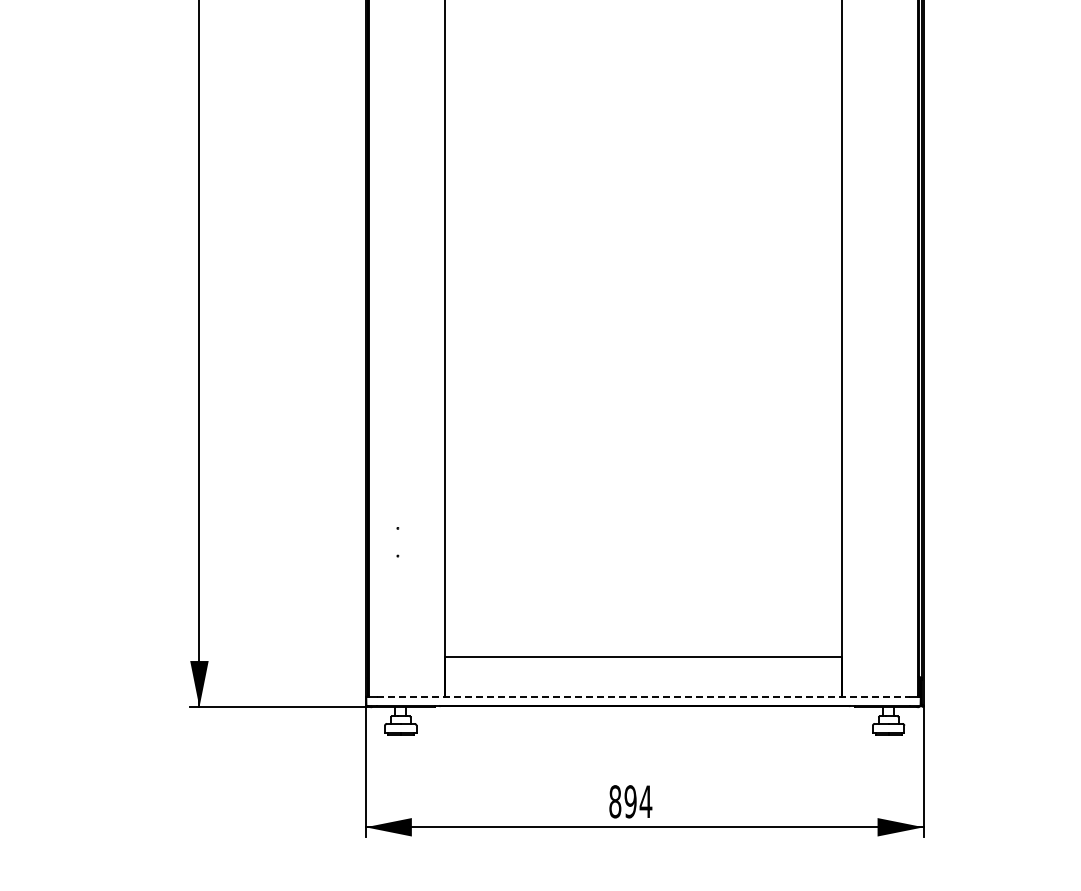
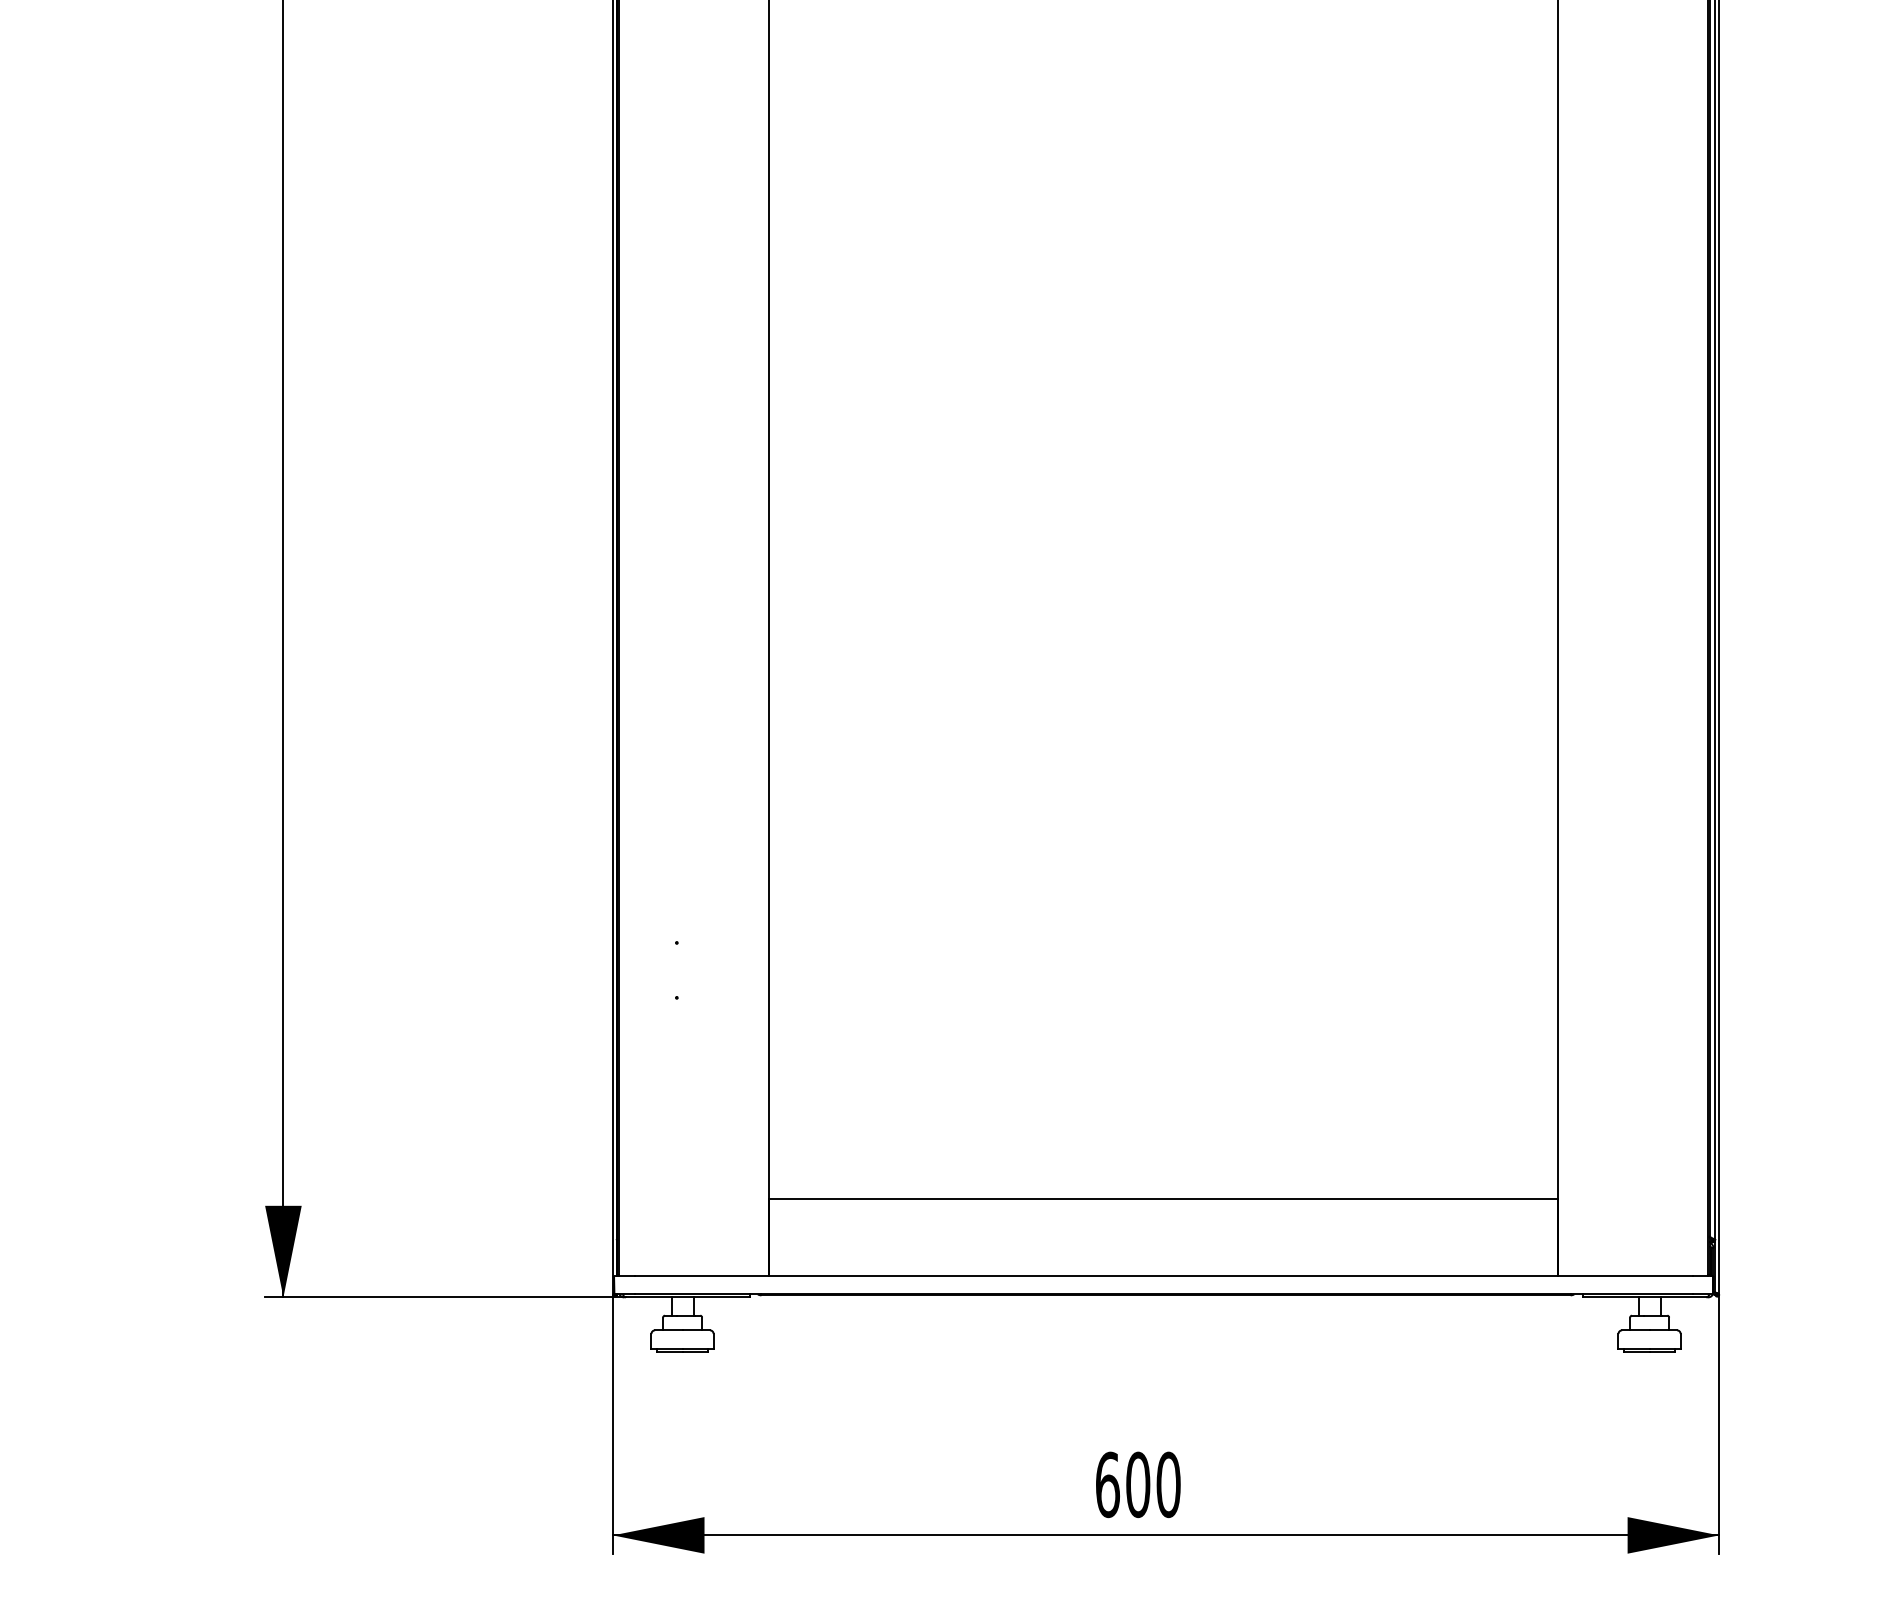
line: (643, 696) -> (1163, 1276), dashed -> solid
text: (630, 801) -> (1137, 1484), 894 -> 600

